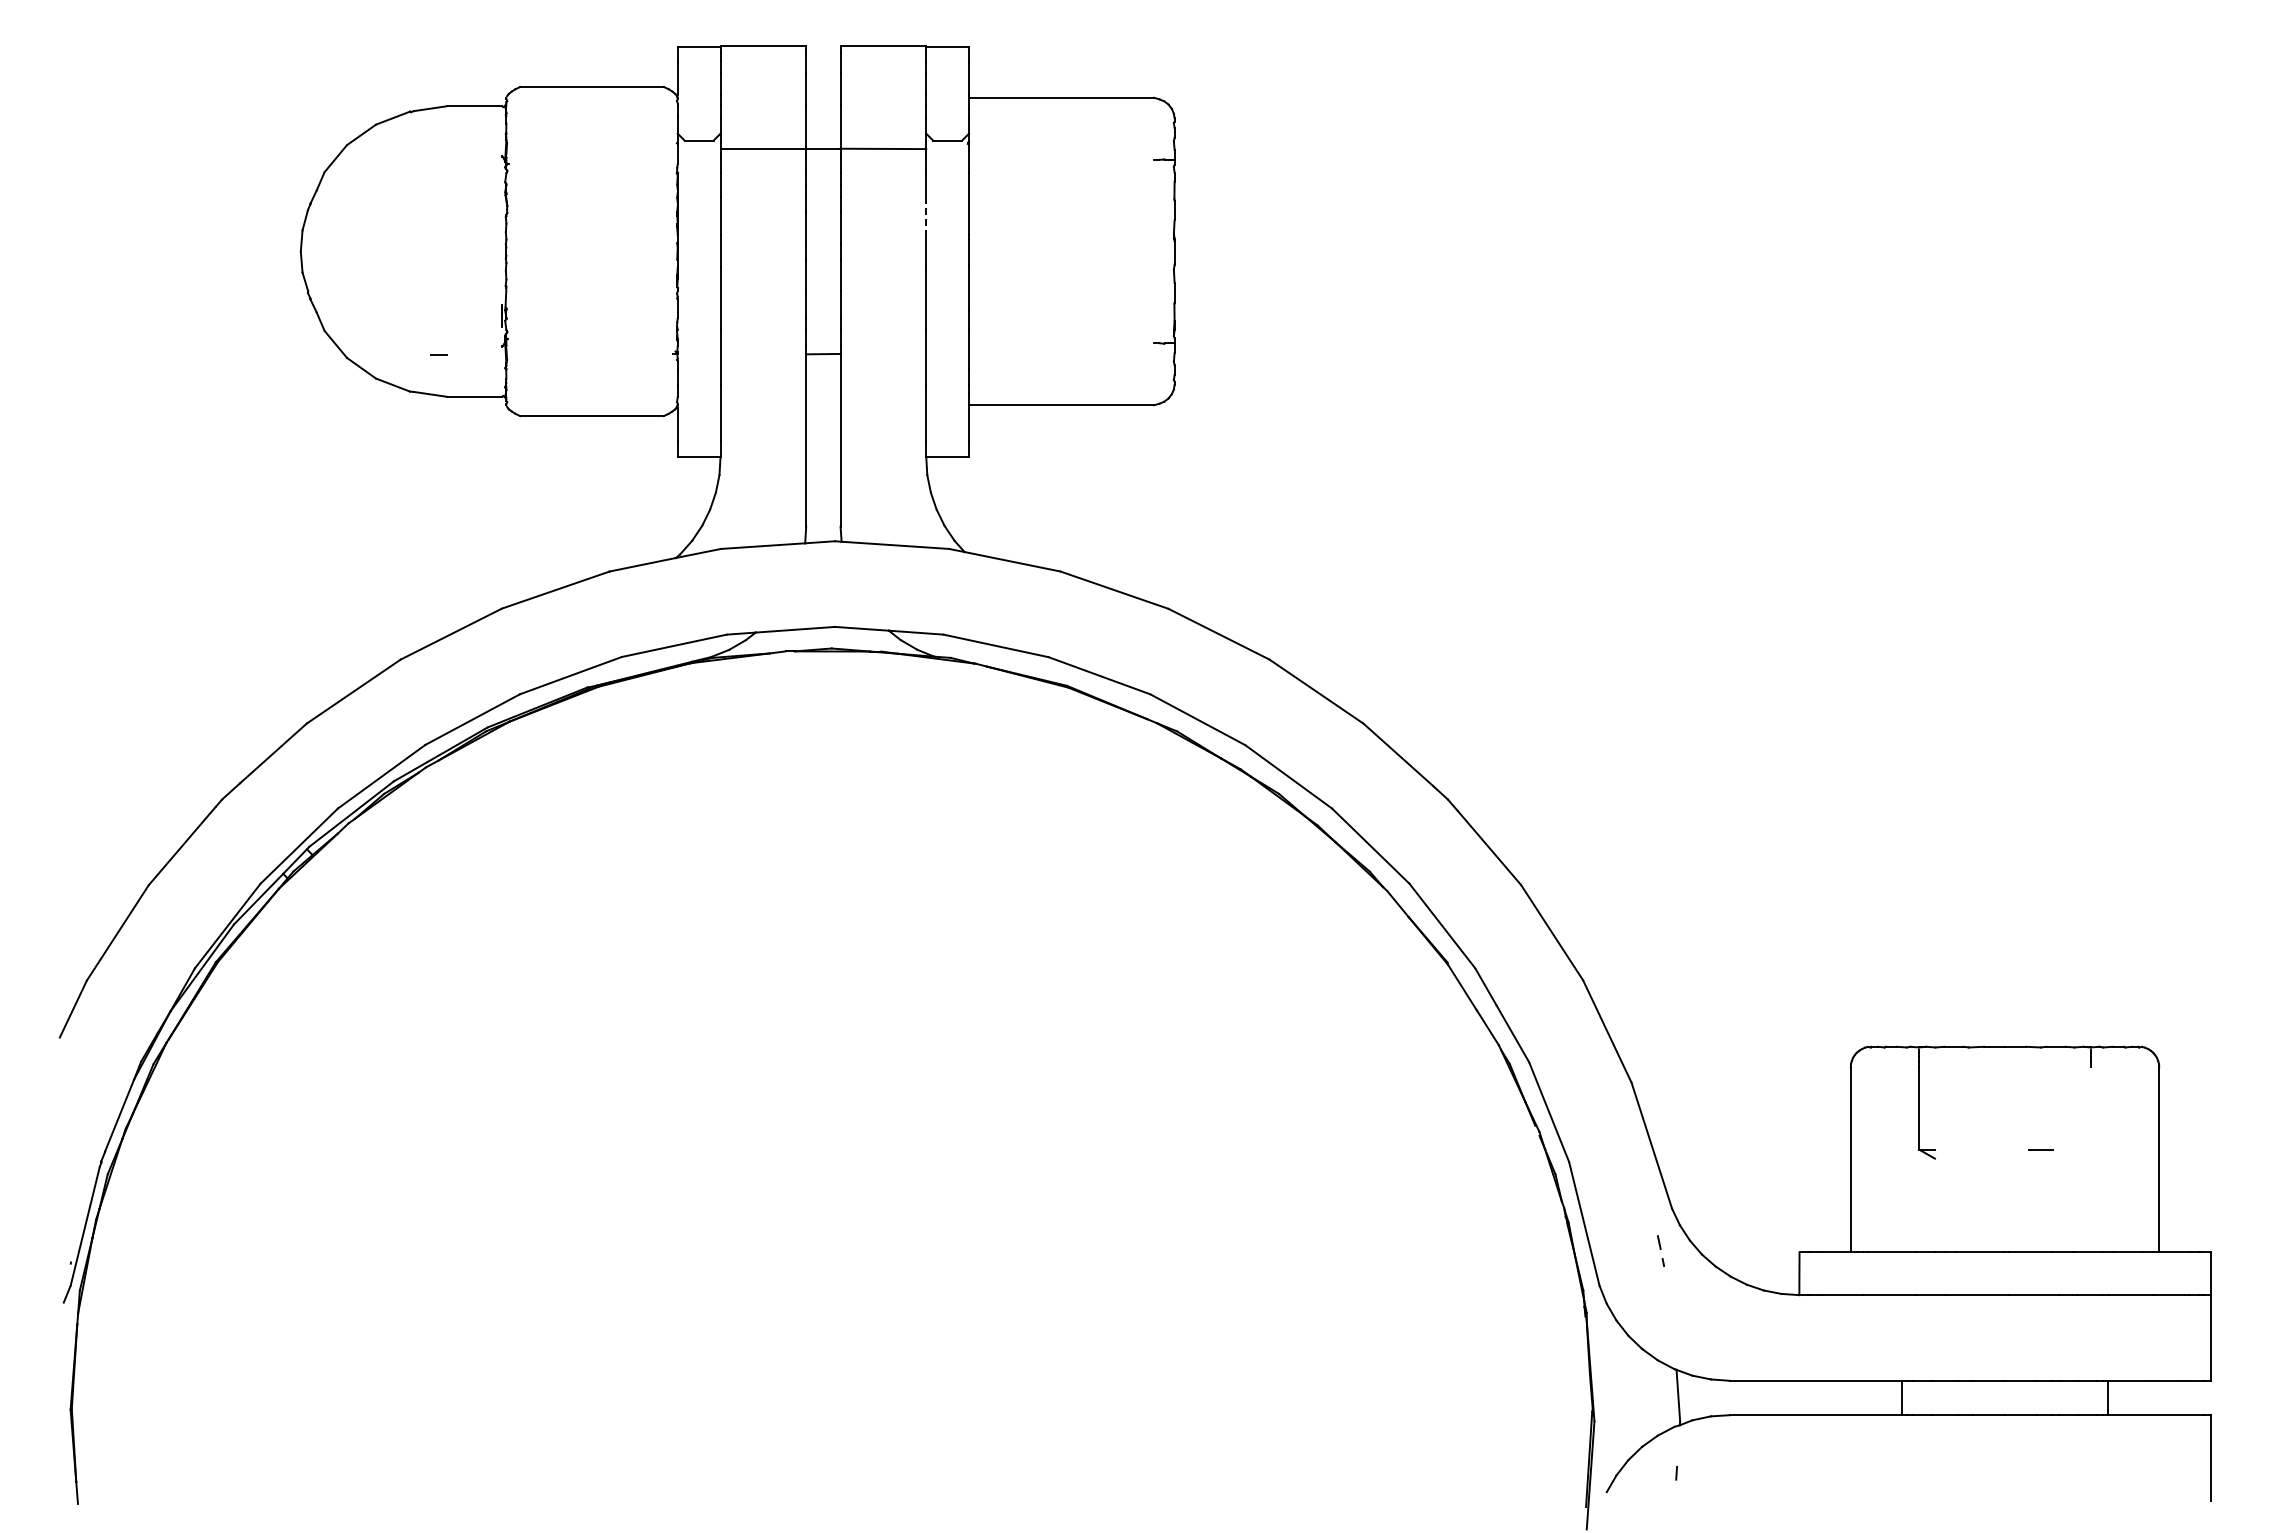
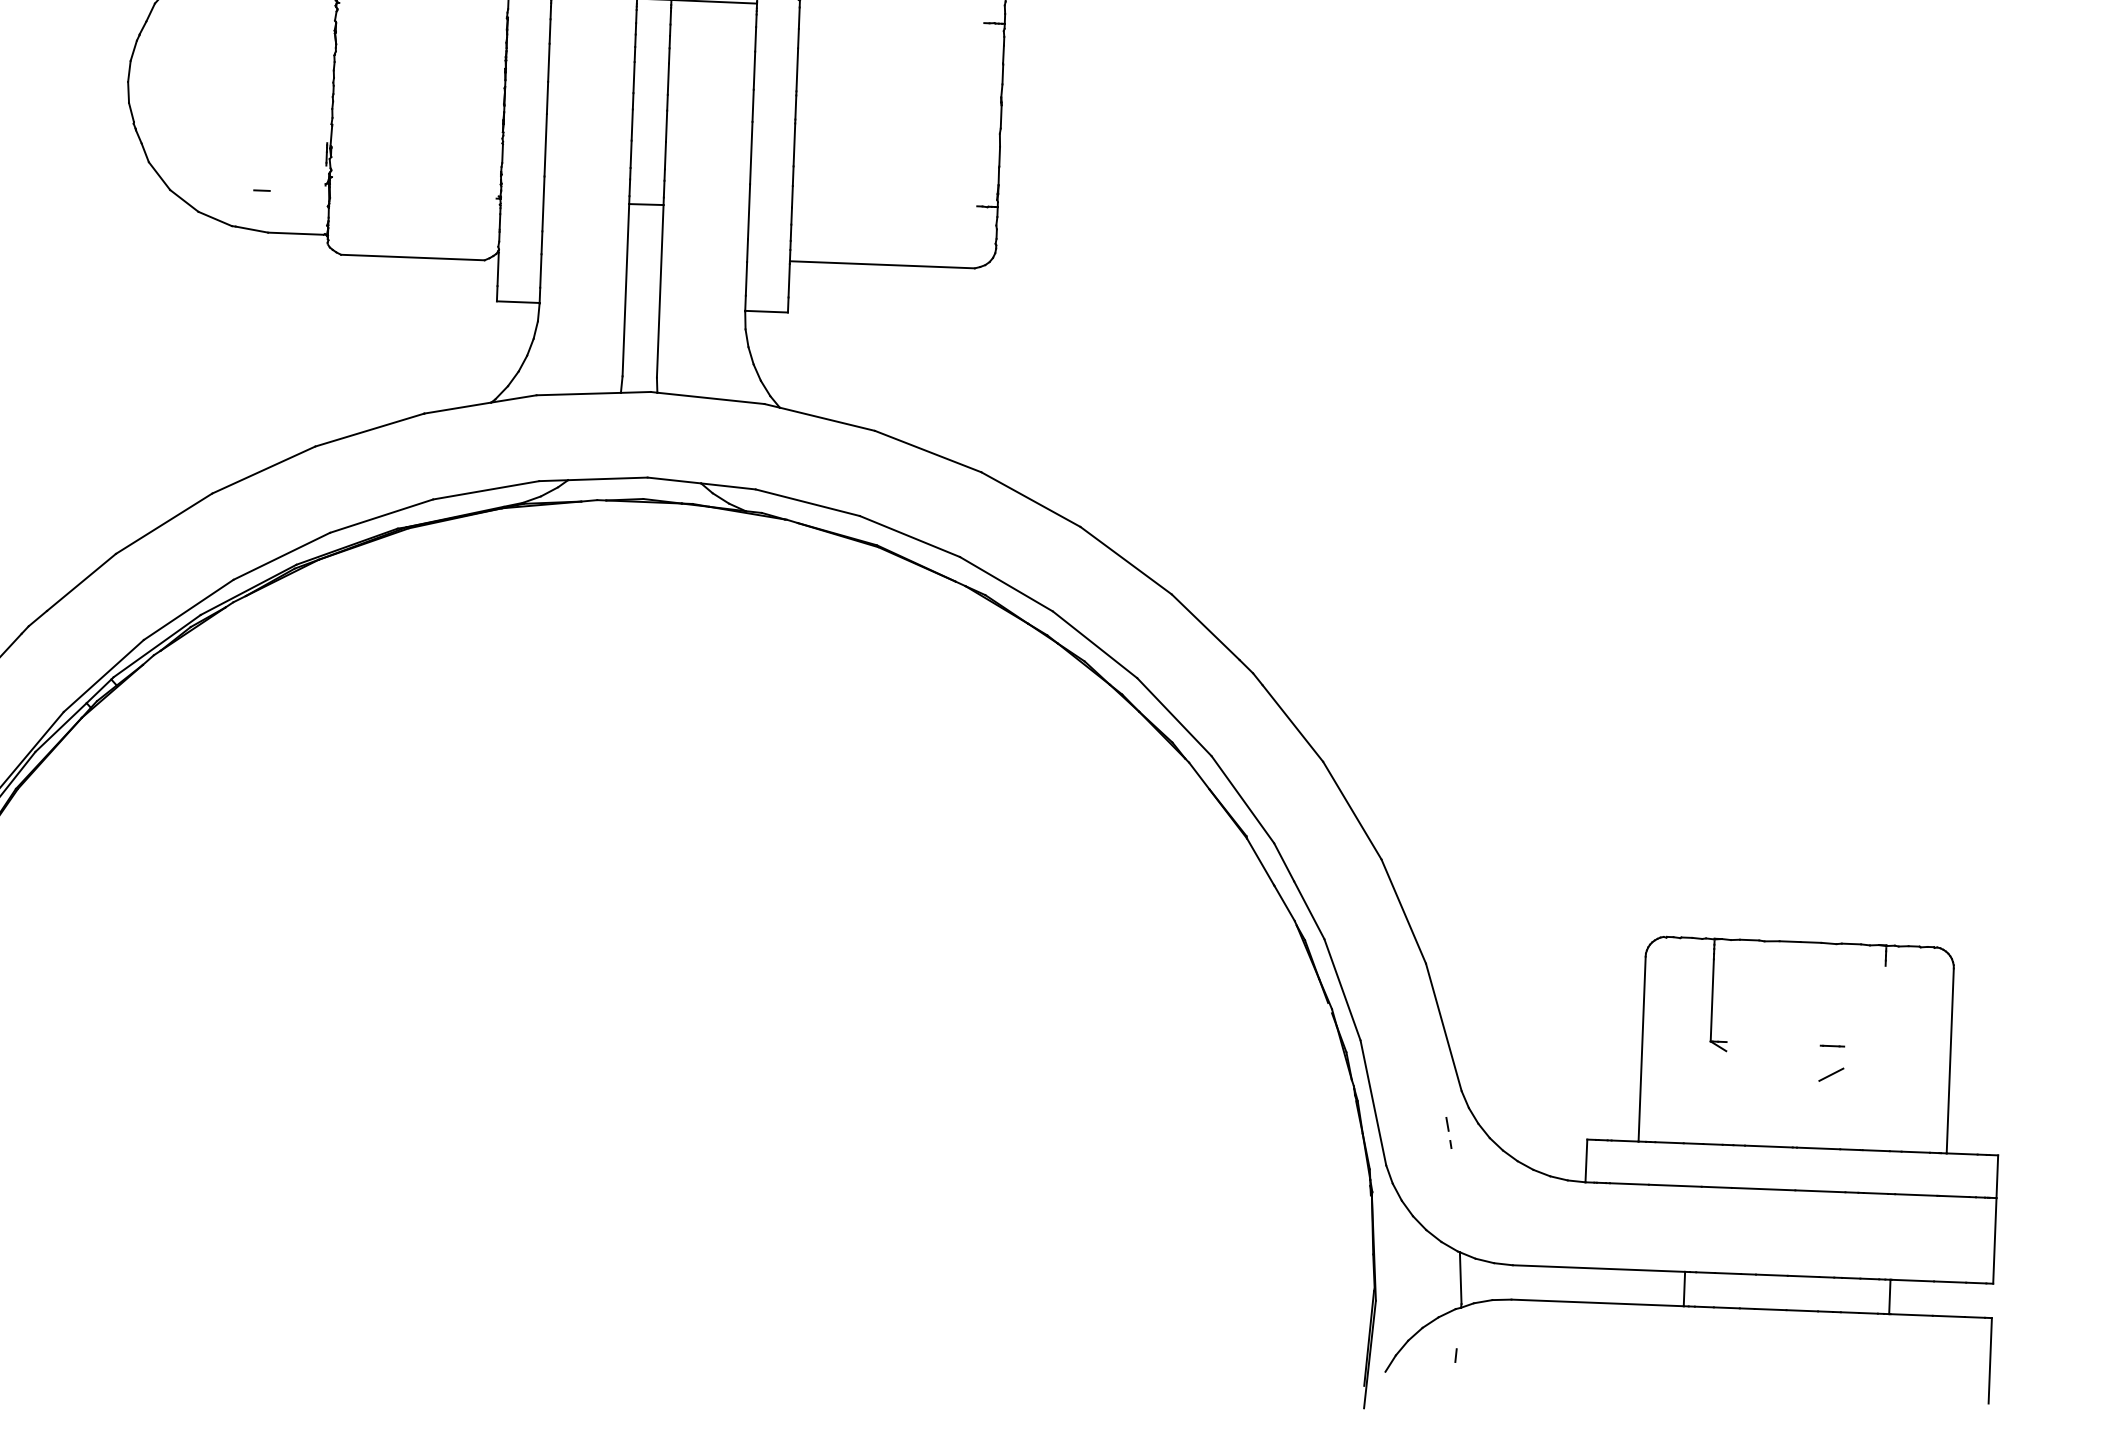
line: (926, 216) -> (754, 70), dashed -> solid
line: (2040, 1177) -> (1830, 1074), added

